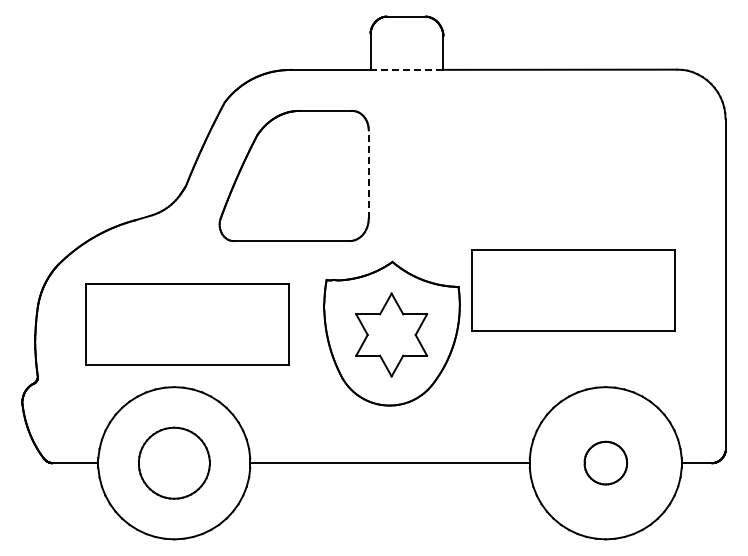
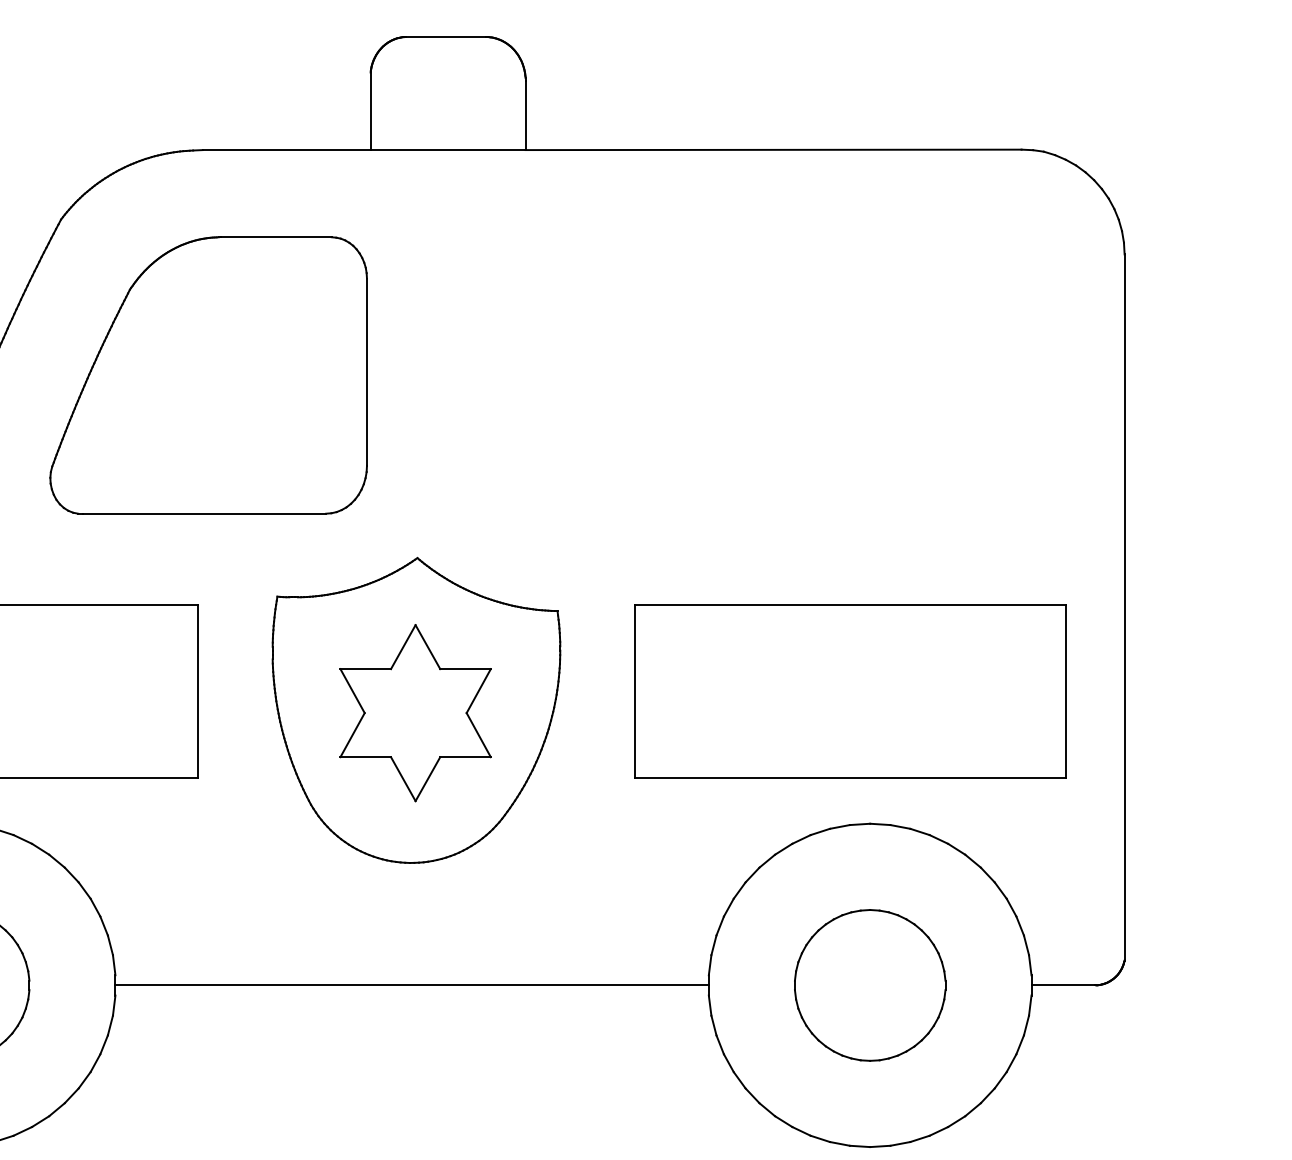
line: (406, 69) -> (447, 149), dashed -> solid
line: (368, 173) -> (366, 370), dashed -> solid
part: (573, 290) -> (850, 690), moved
part: (605, 462) -> (869, 983), size x1.67

